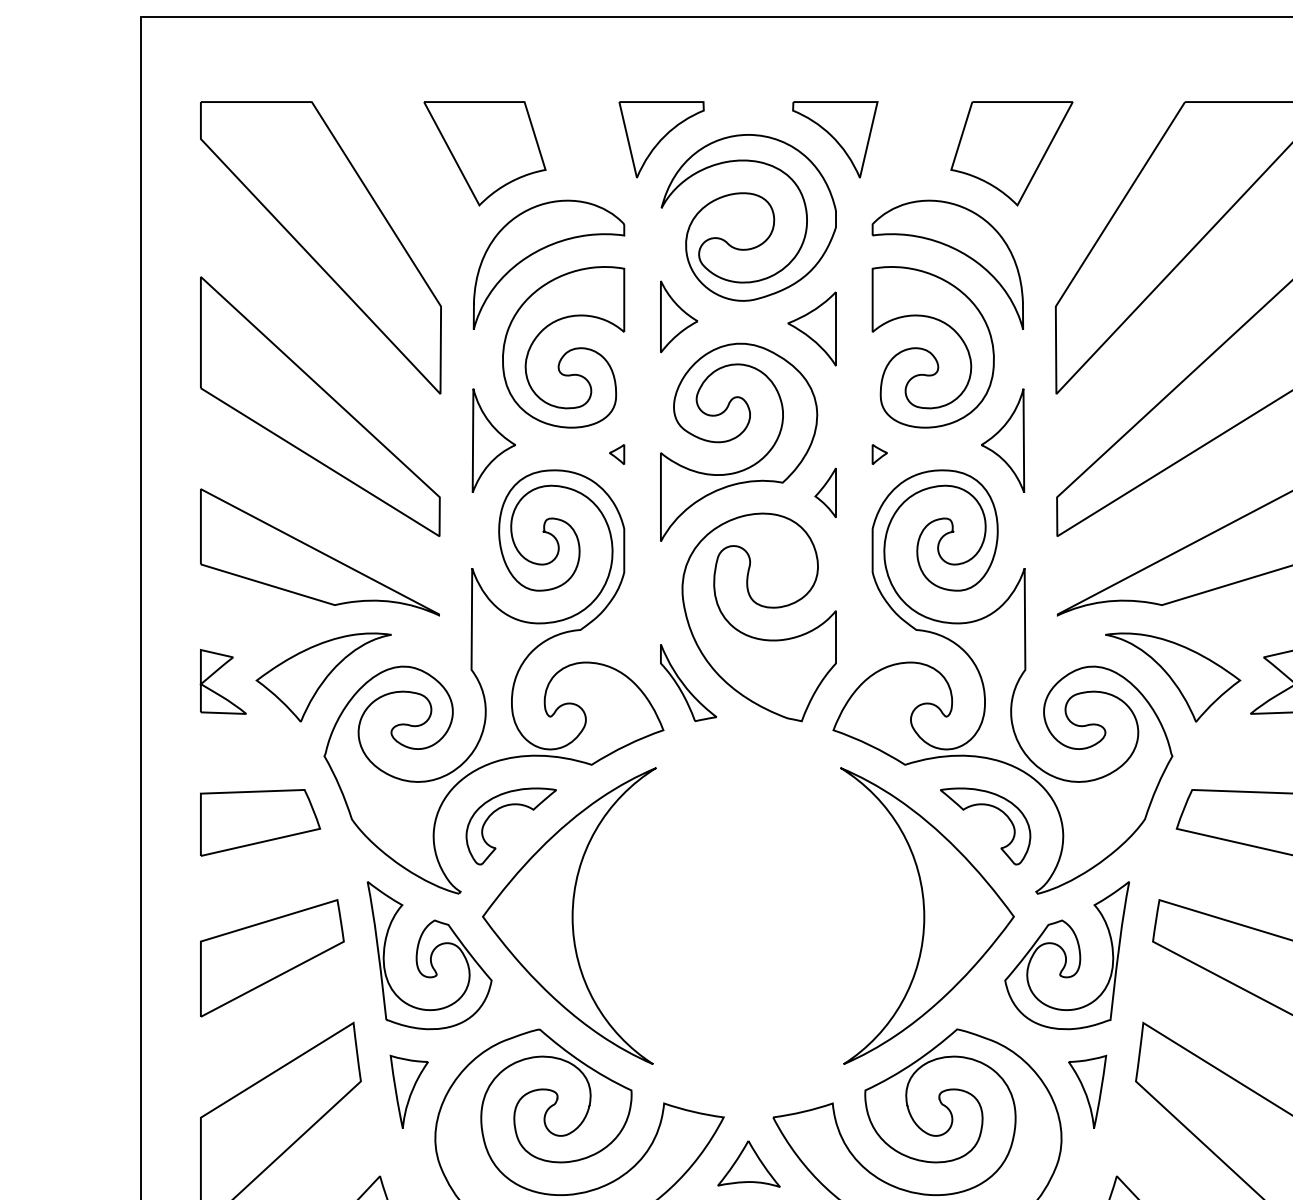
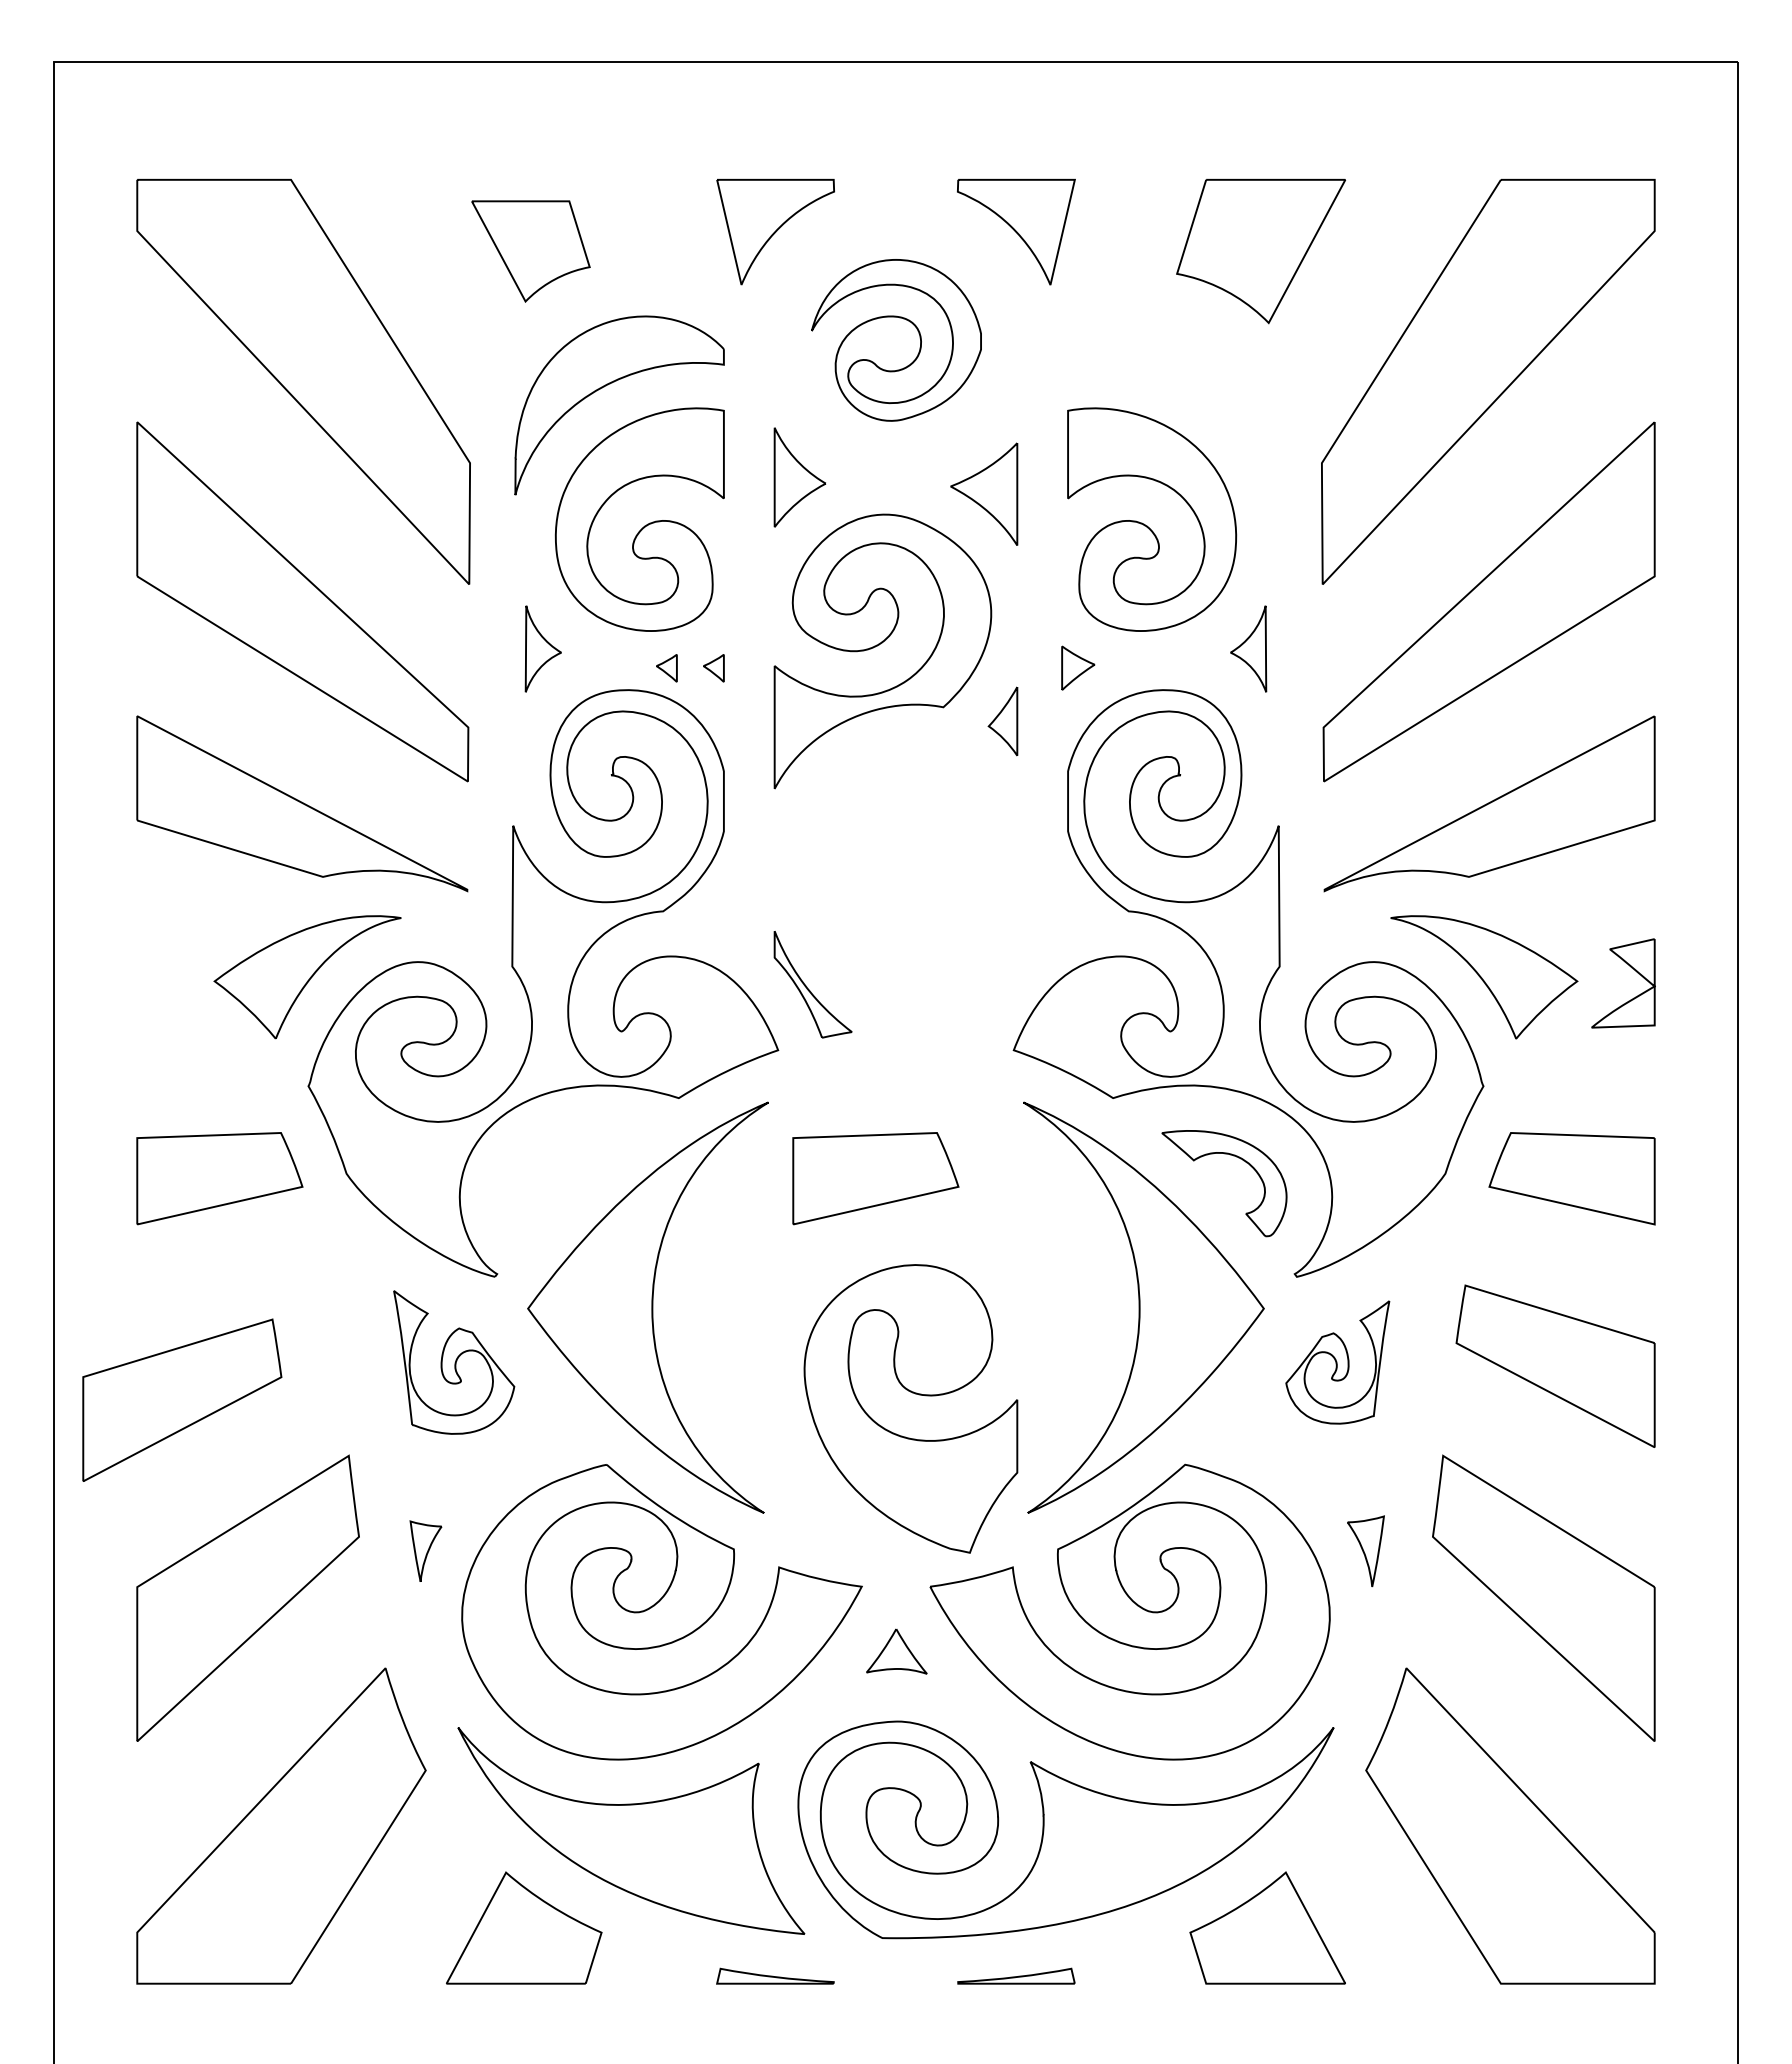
part: (484, 153) -> (530, 251), size x0.7
part: (748, 218) -> (896, 340), size x0.7
part: (954, 249) -> (1181, 384), removed
part: (494, 440) -> (543, 648), size x0.6
part: (1002, 440) -> (1248, 648), size x0.6
part: (582, 454) -> (666, 668), added
part: (879, 454) -> (1077, 668), size x1.6
part: (762, 607) -> (915, 1394), moved
part: (214, 673) -> (156, 971), removed
part: (504, 806) -> (558, 1156), removed
part: (733, 822) -> (875, 1178), added
part: (429, 955) -> (453, 1362), size x0.7
part: (1067, 955) -> (1337, 1362), size x0.6
part: (272, 957) -> (182, 1399), moved
part: (408, 1091) -> (425, 1551), size x0.6
part: (1087, 1091) -> (1365, 1551), size x0.7
part: (748, 1164) -> (896, 1651), size x0.7

